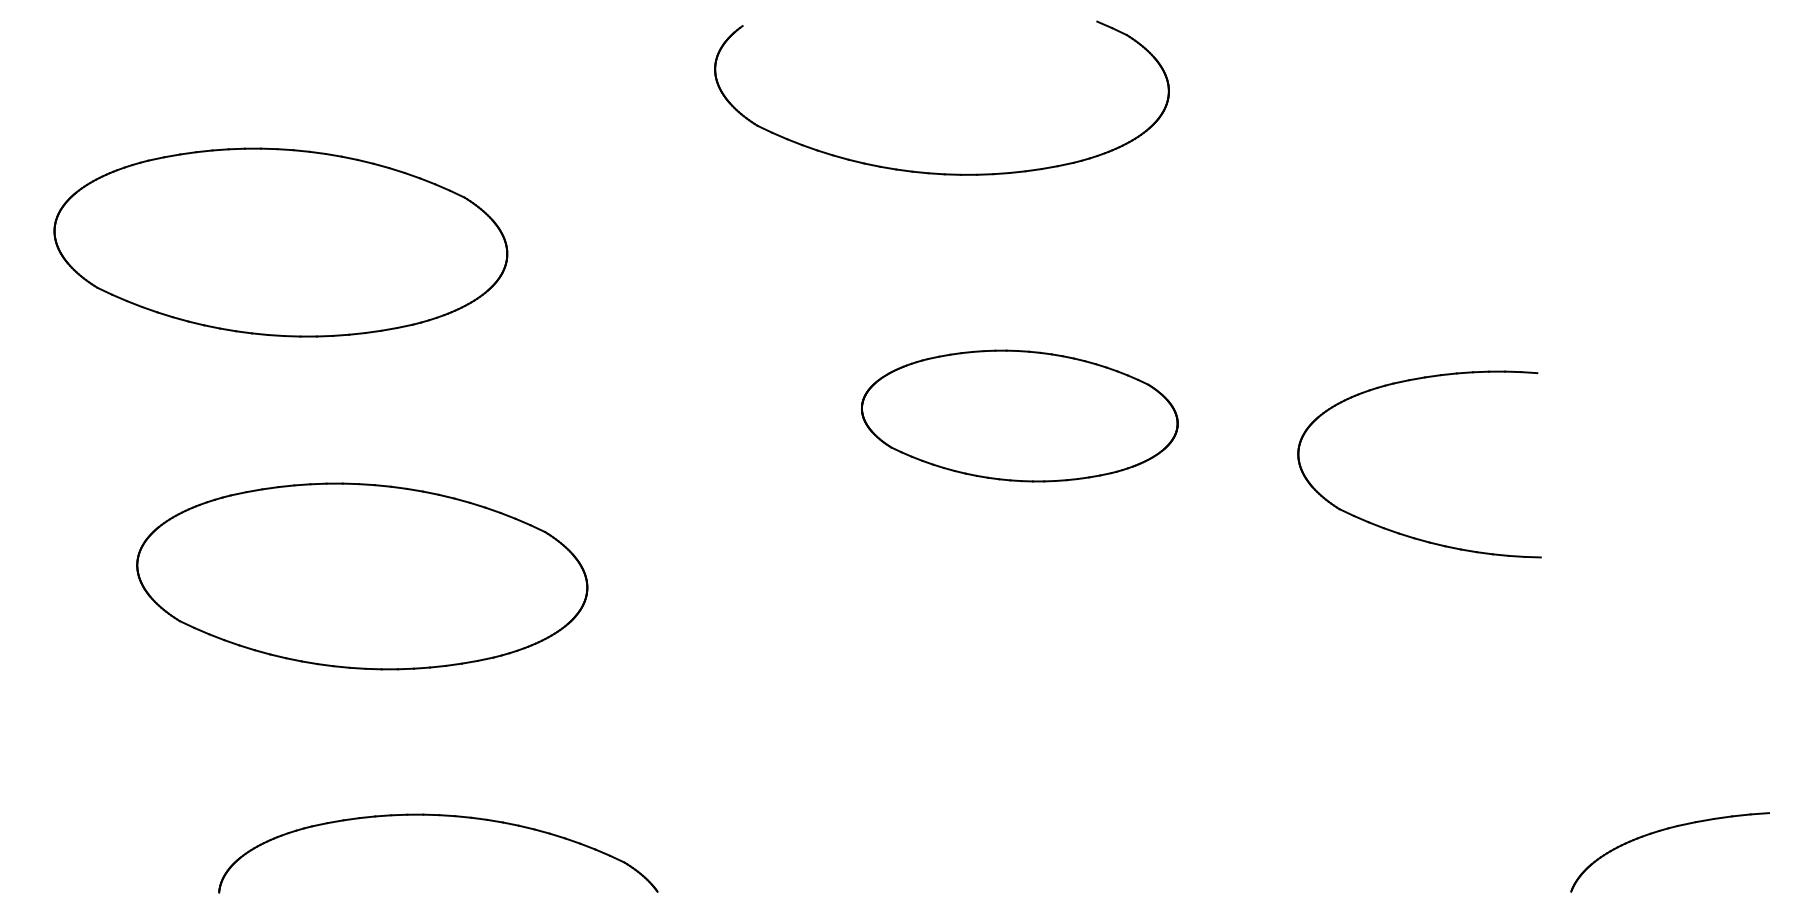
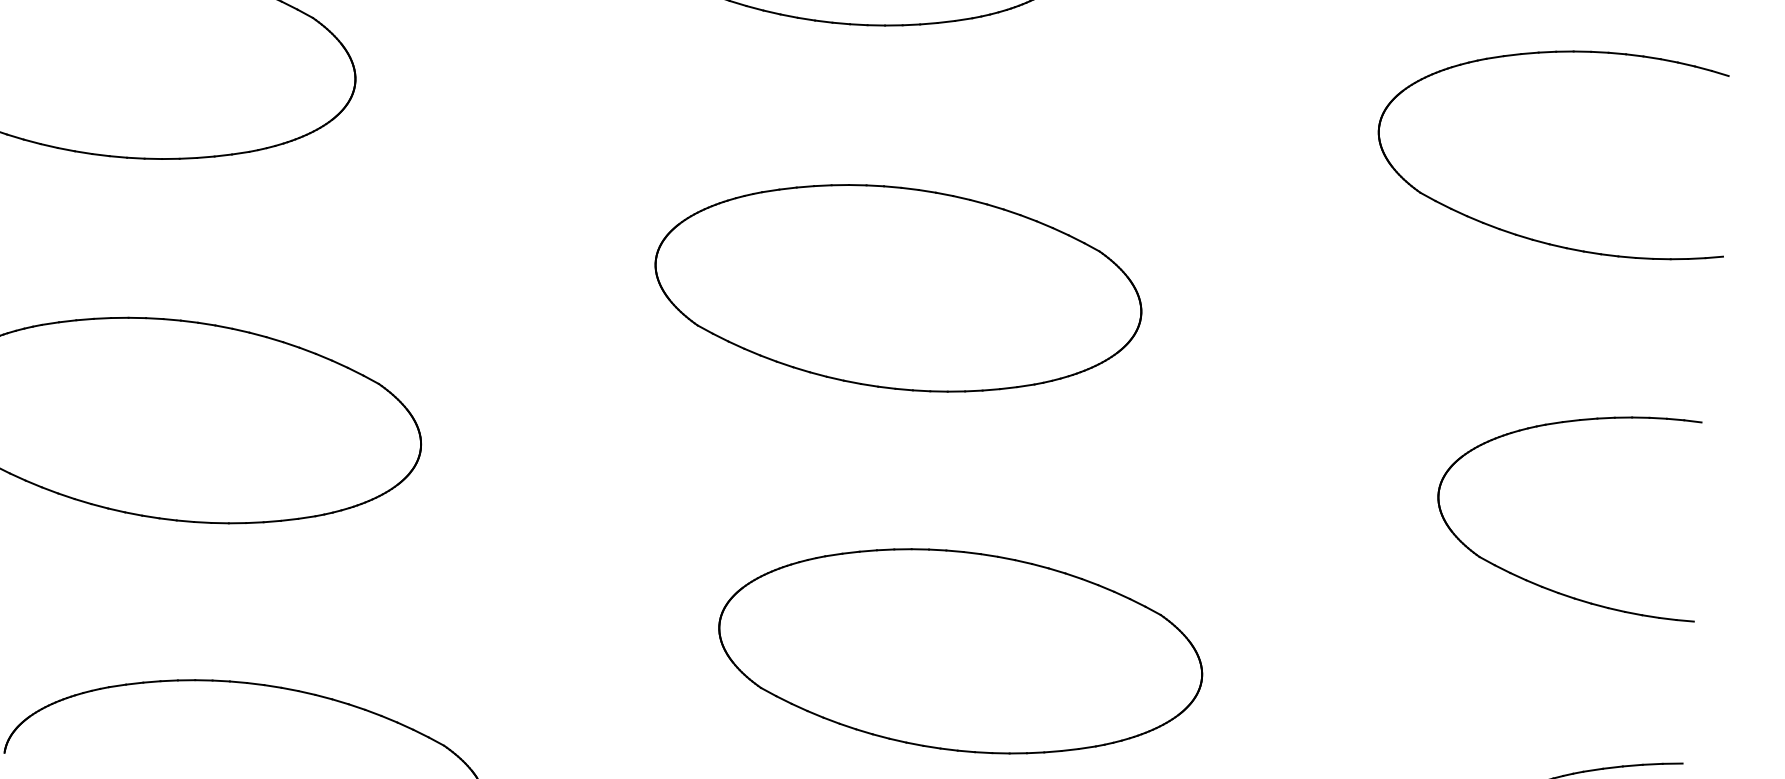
part: (1595, 334) -> (1525, 236), added
part: (1019, 415) -> (898, 287), size x1.43
part: (1391, 529) -> (1534, 582), moved
part: (1096, 747) -> (960, 650), added

